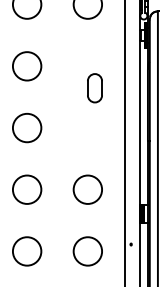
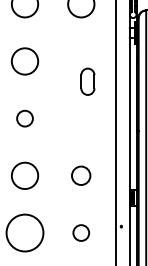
circle: (26, 127) -> (24, 118), size x0.6
circle: (87, 189) -> (80, 175), size x0.7
circle: (26, 251) -> (24, 233), size x1.4
circle: (87, 251) -> (80, 233), size x0.6

